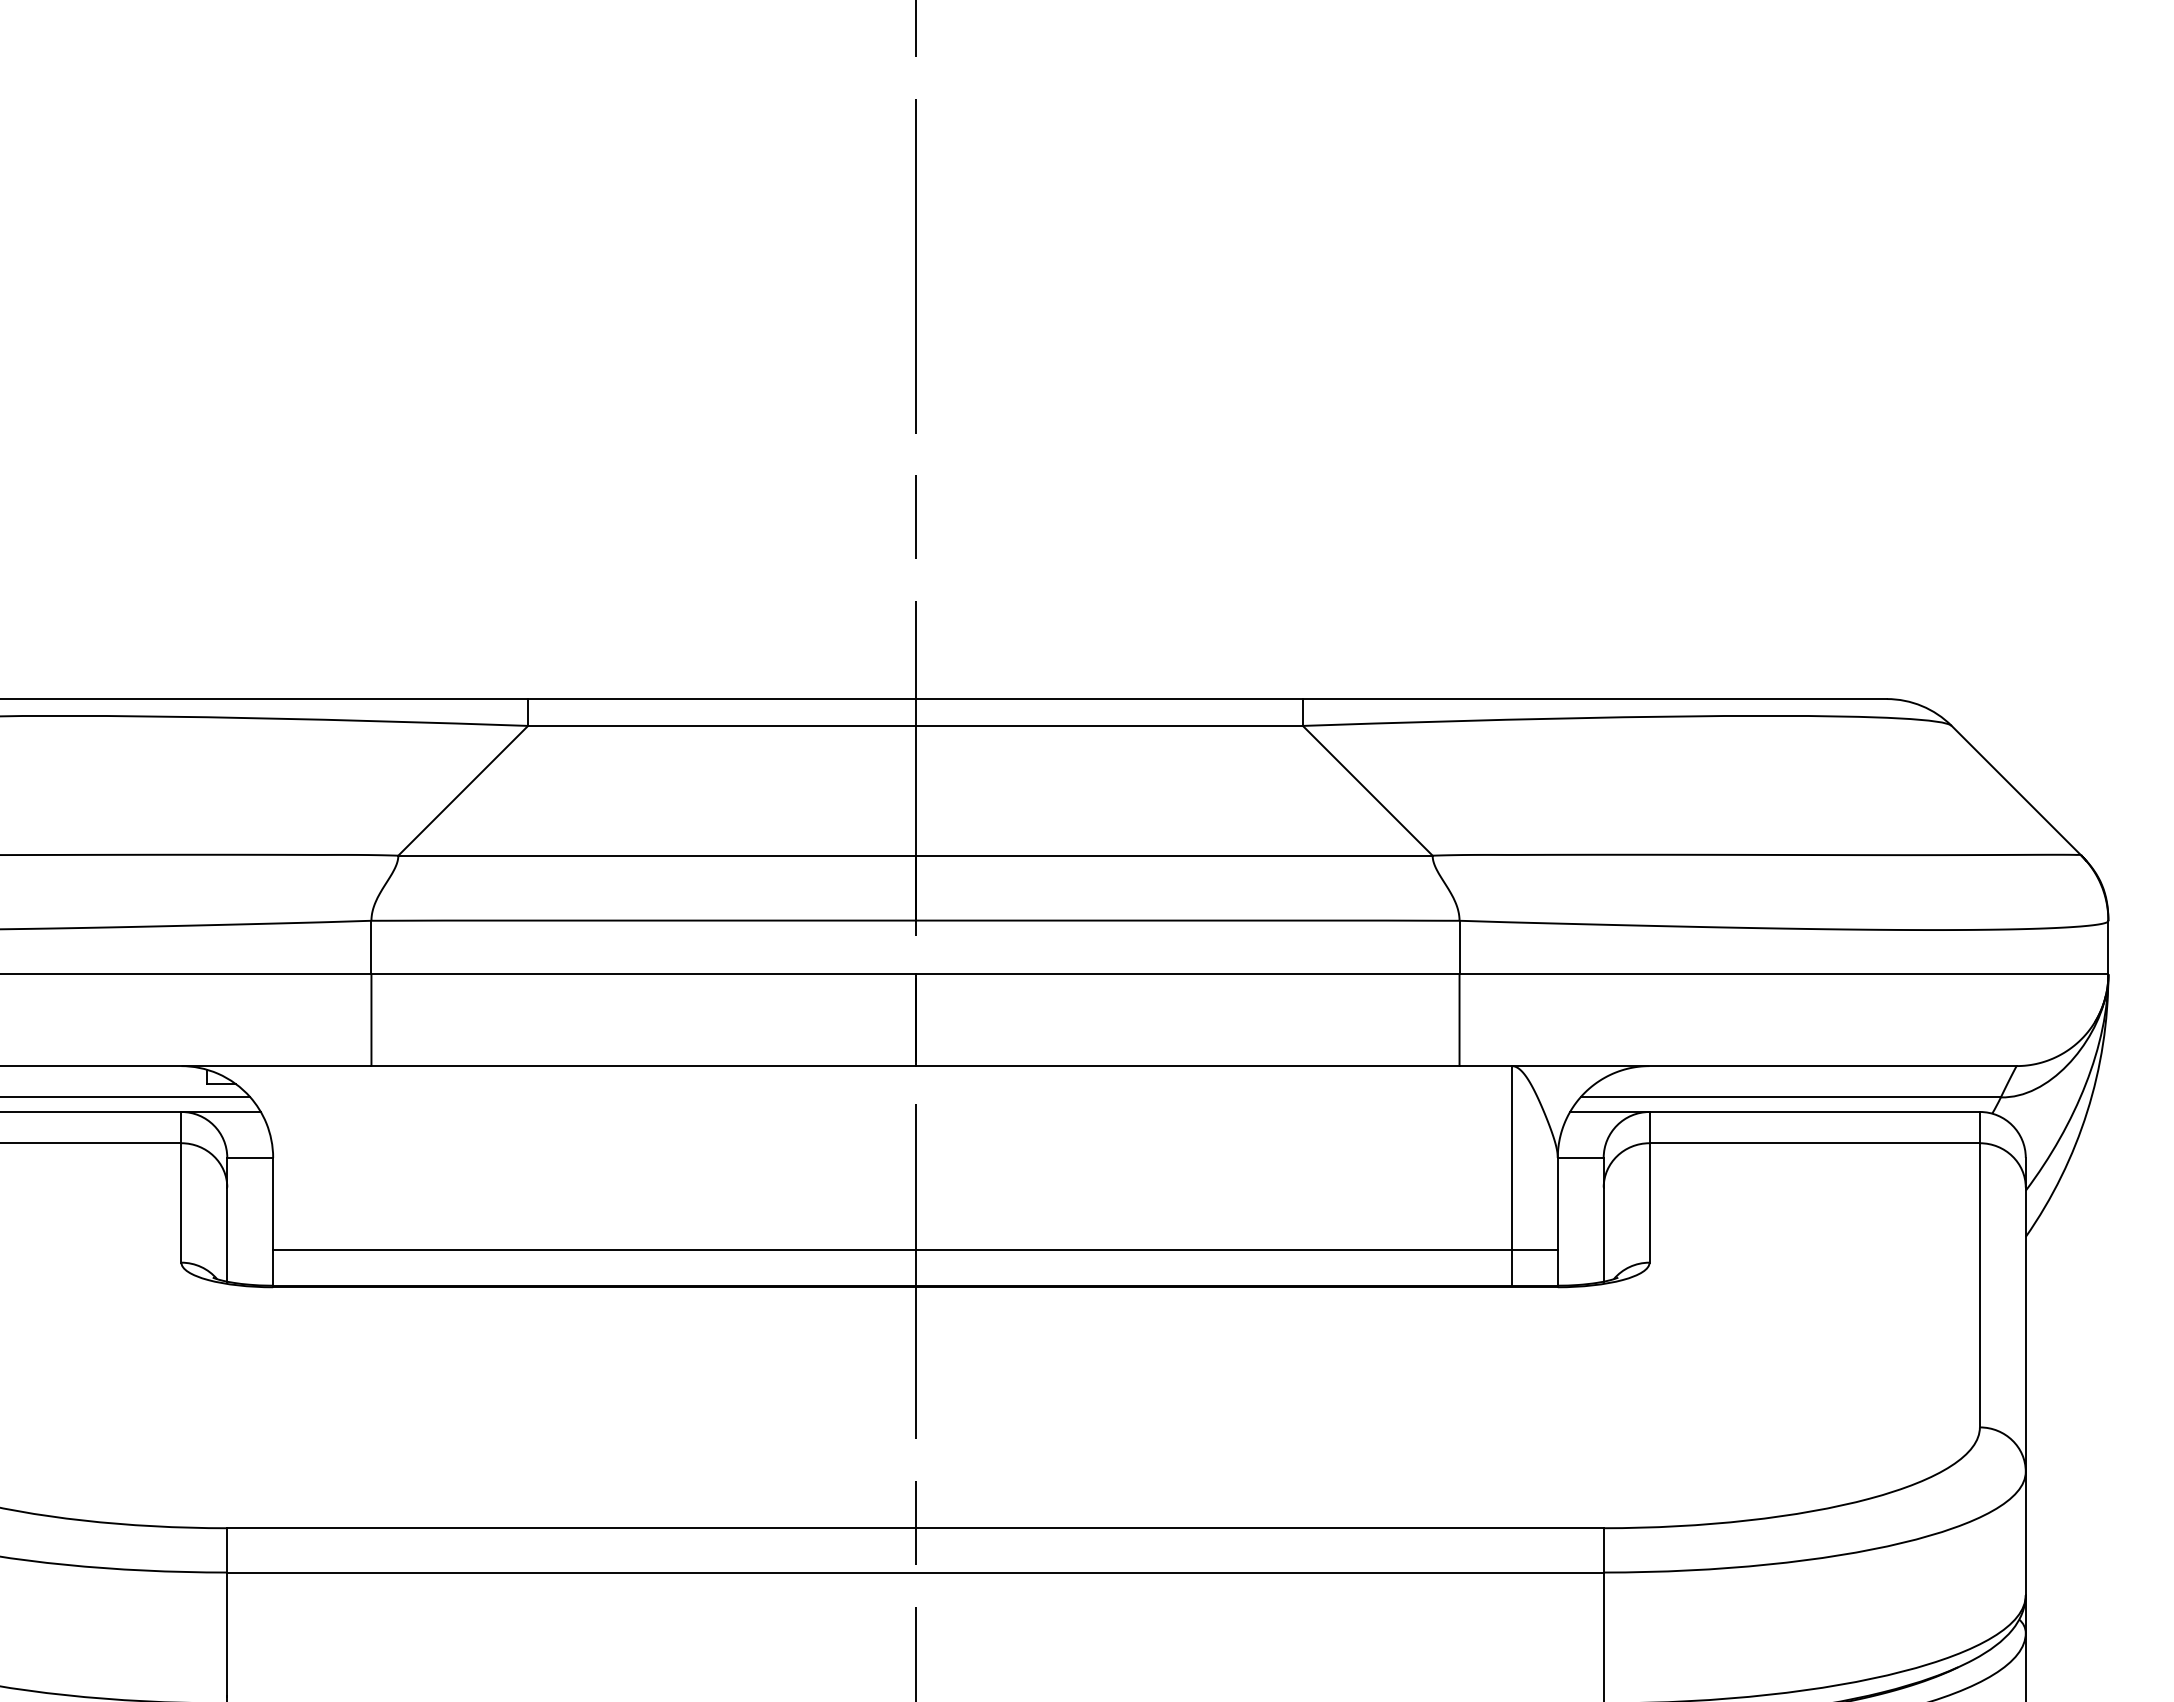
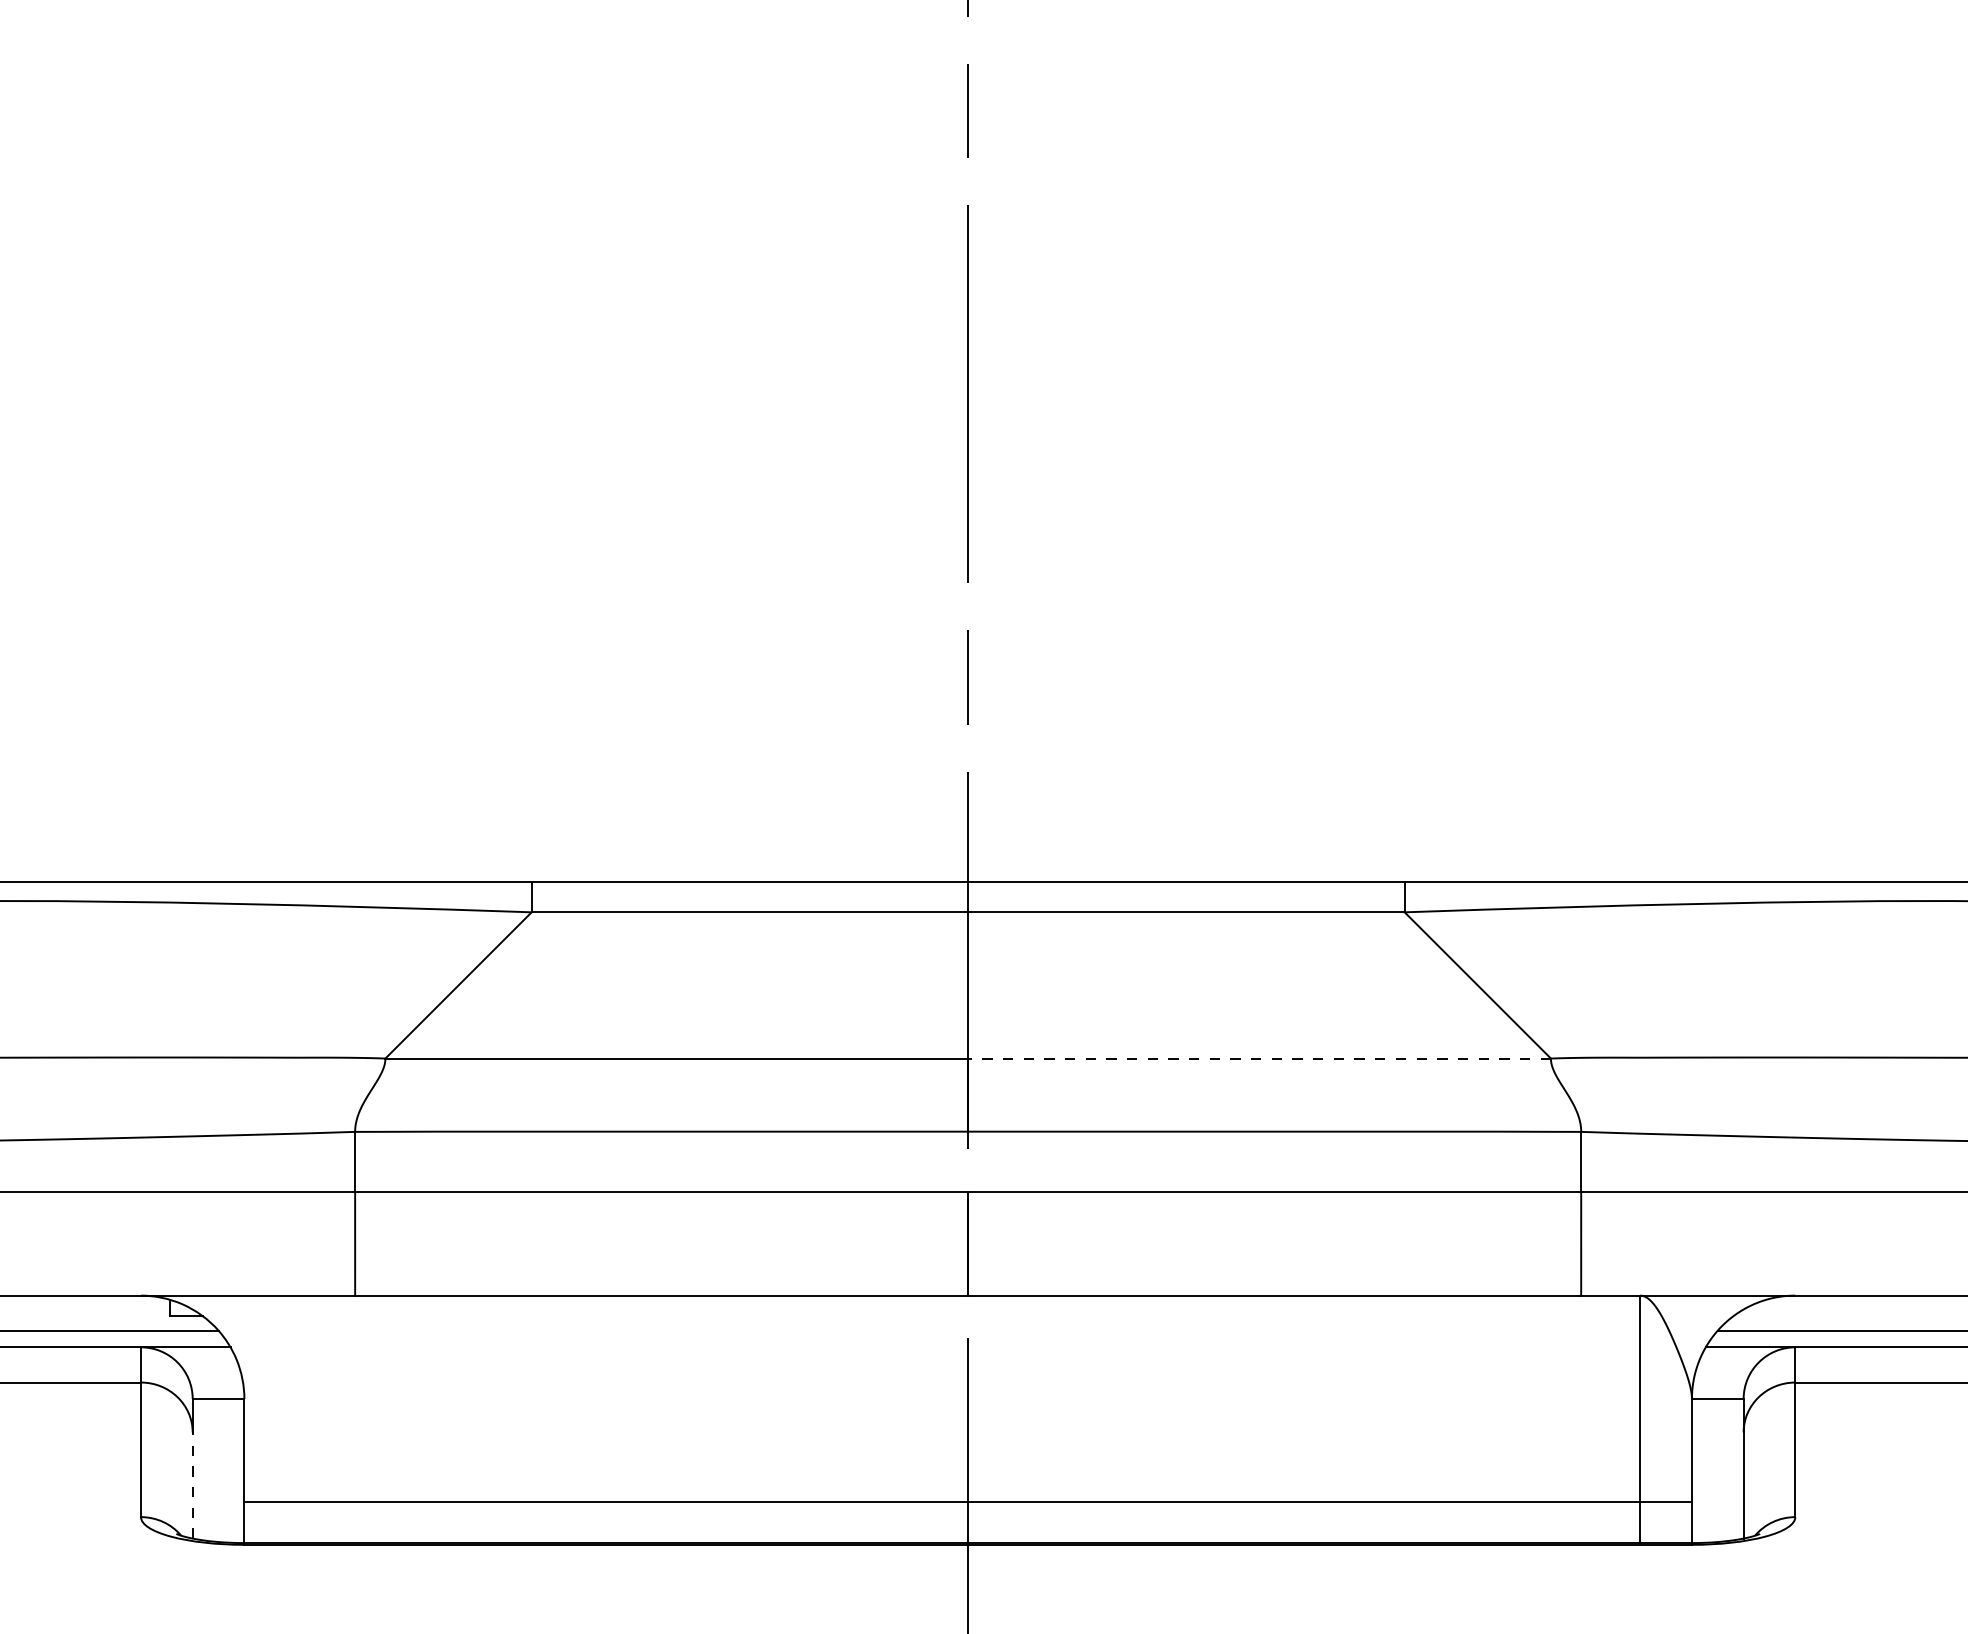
line: (1174, 855) -> (1260, 1058), solid -> dashed
line: (227, 1234) -> (192, 1485), solid -> dashed

